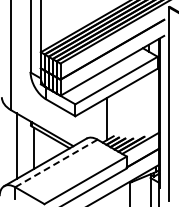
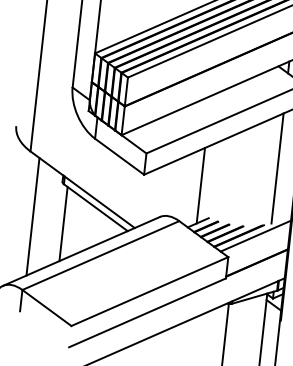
line: (148, 104) -> (277, 168), added
line: (56, 163) -> (100, 255), dashed -> solid

